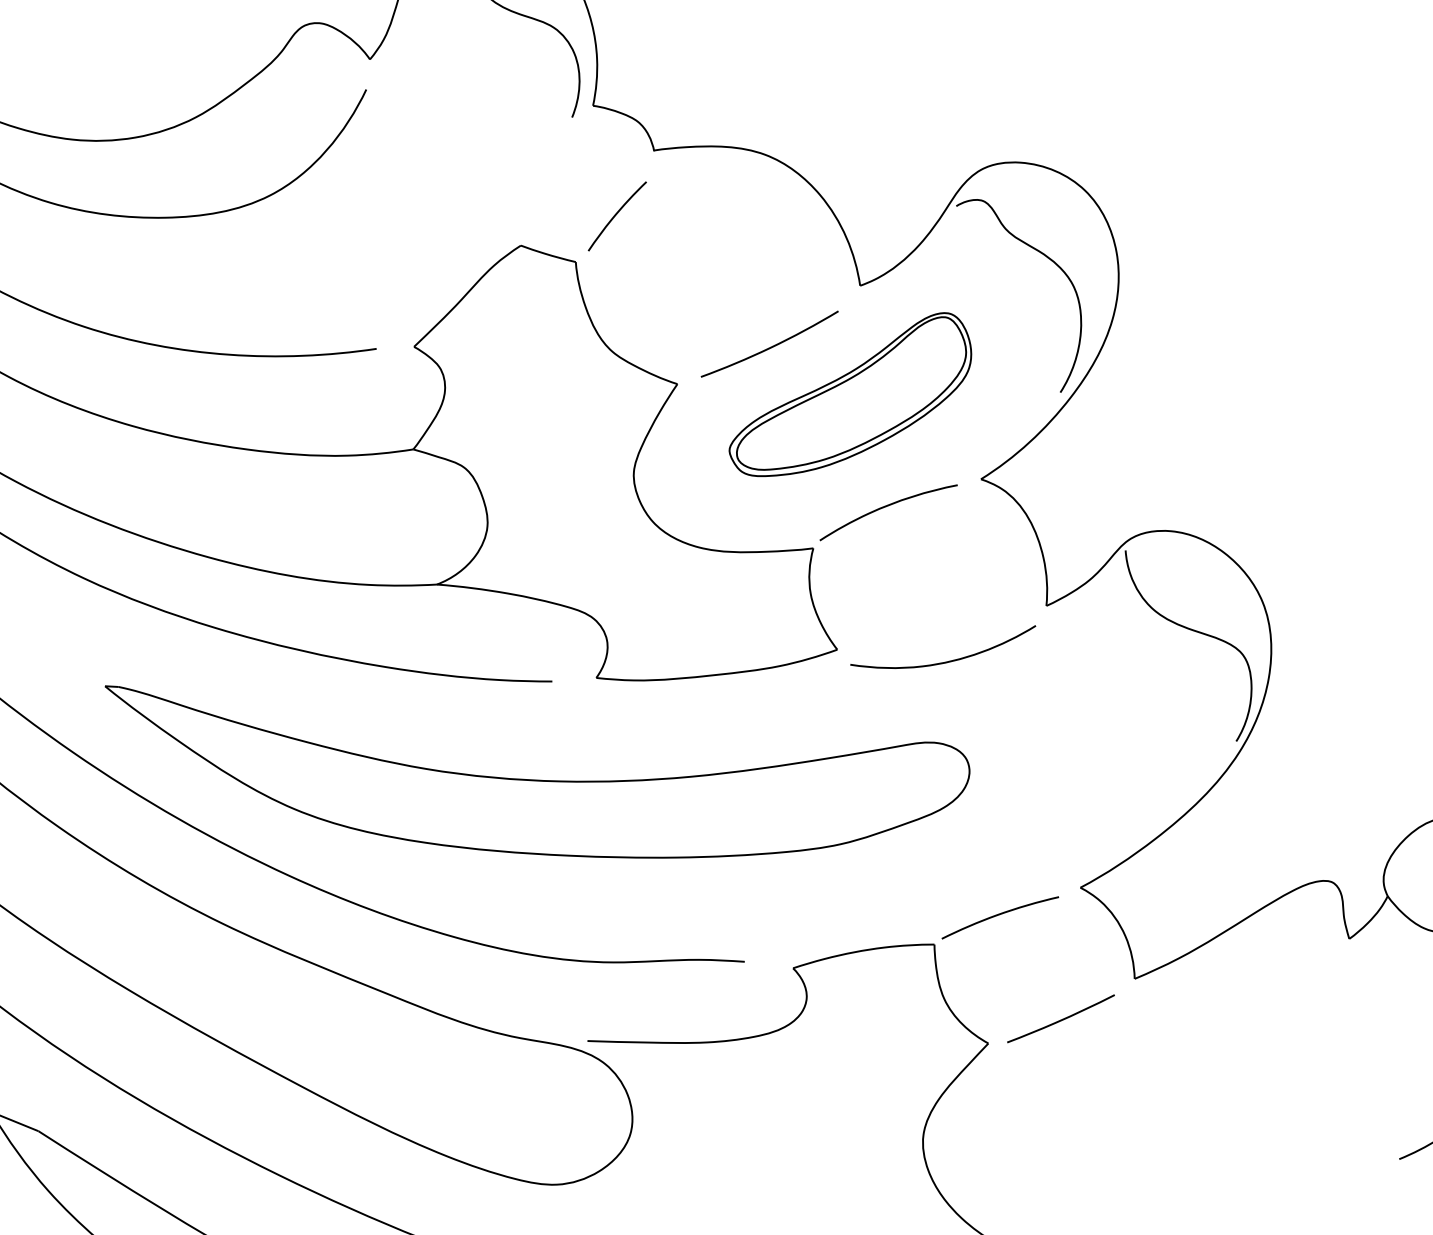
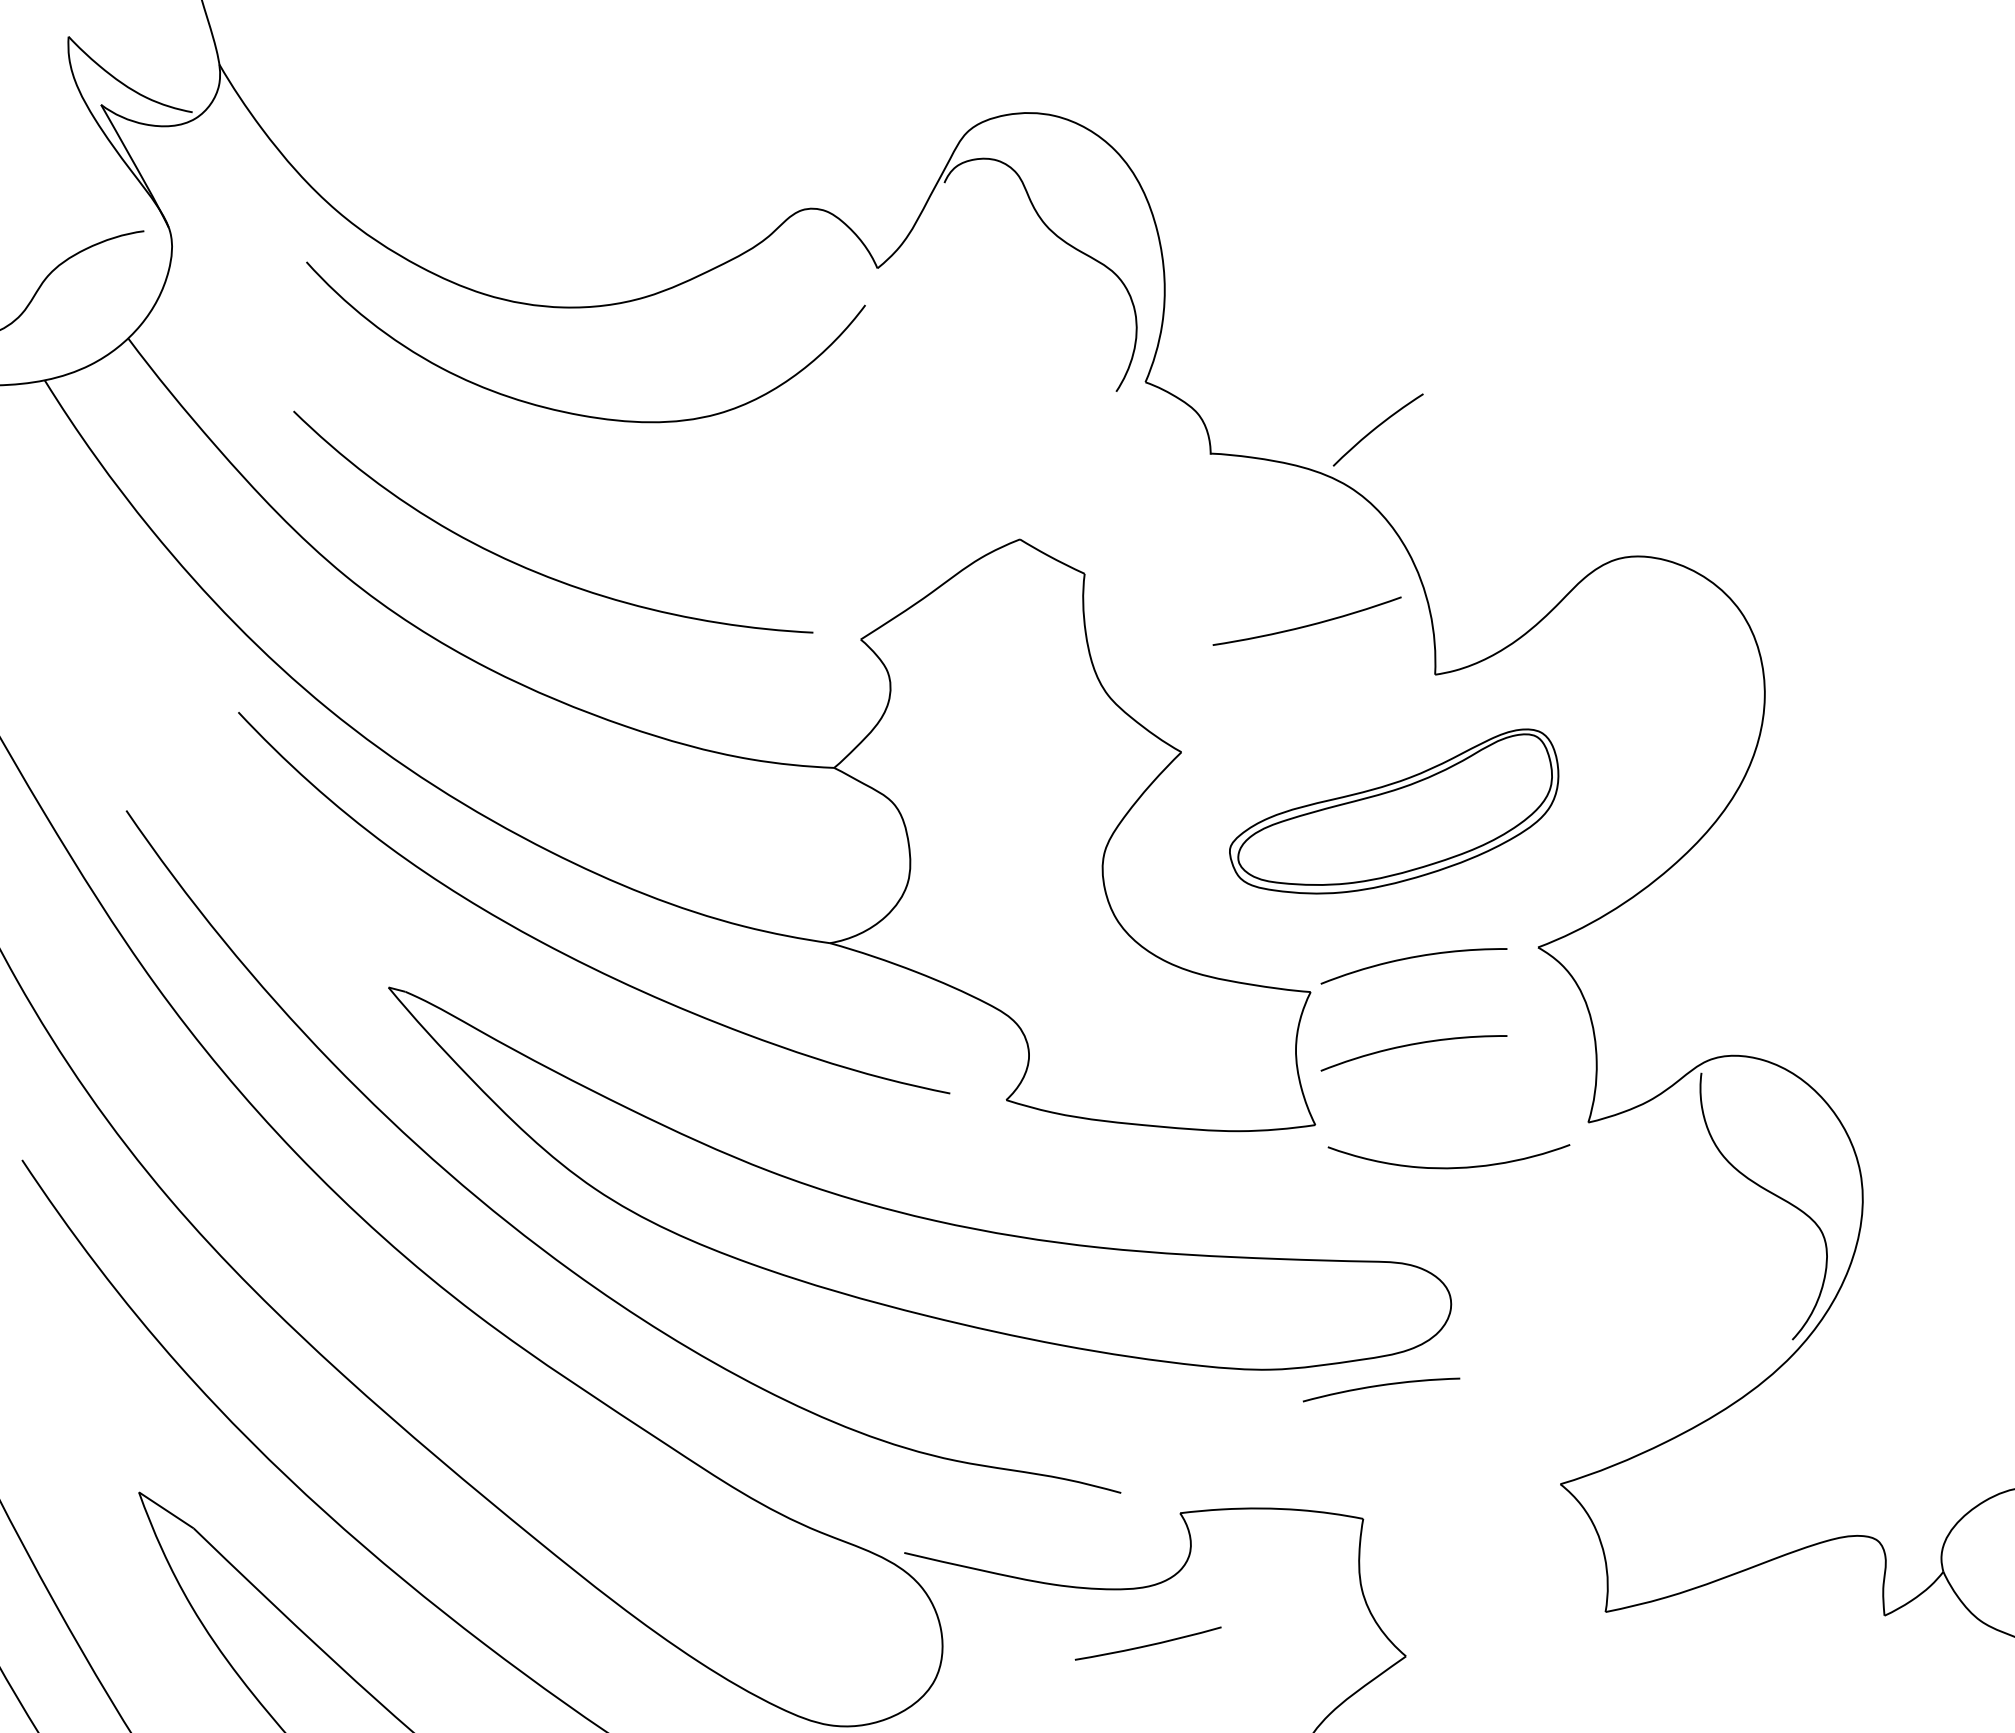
curve: (615, 215) -> (1376, 428), moved
curve: (1051, 261) -> (1681, 692), removed
curve: (771, 346) -> (1308, 624), moved
curve: (900, 573) -> (1413, 1045), added
curve: (999, 915) -> (1381, 1386), moved
curve: (1060, 1019) -> (1147, 1644), moved

